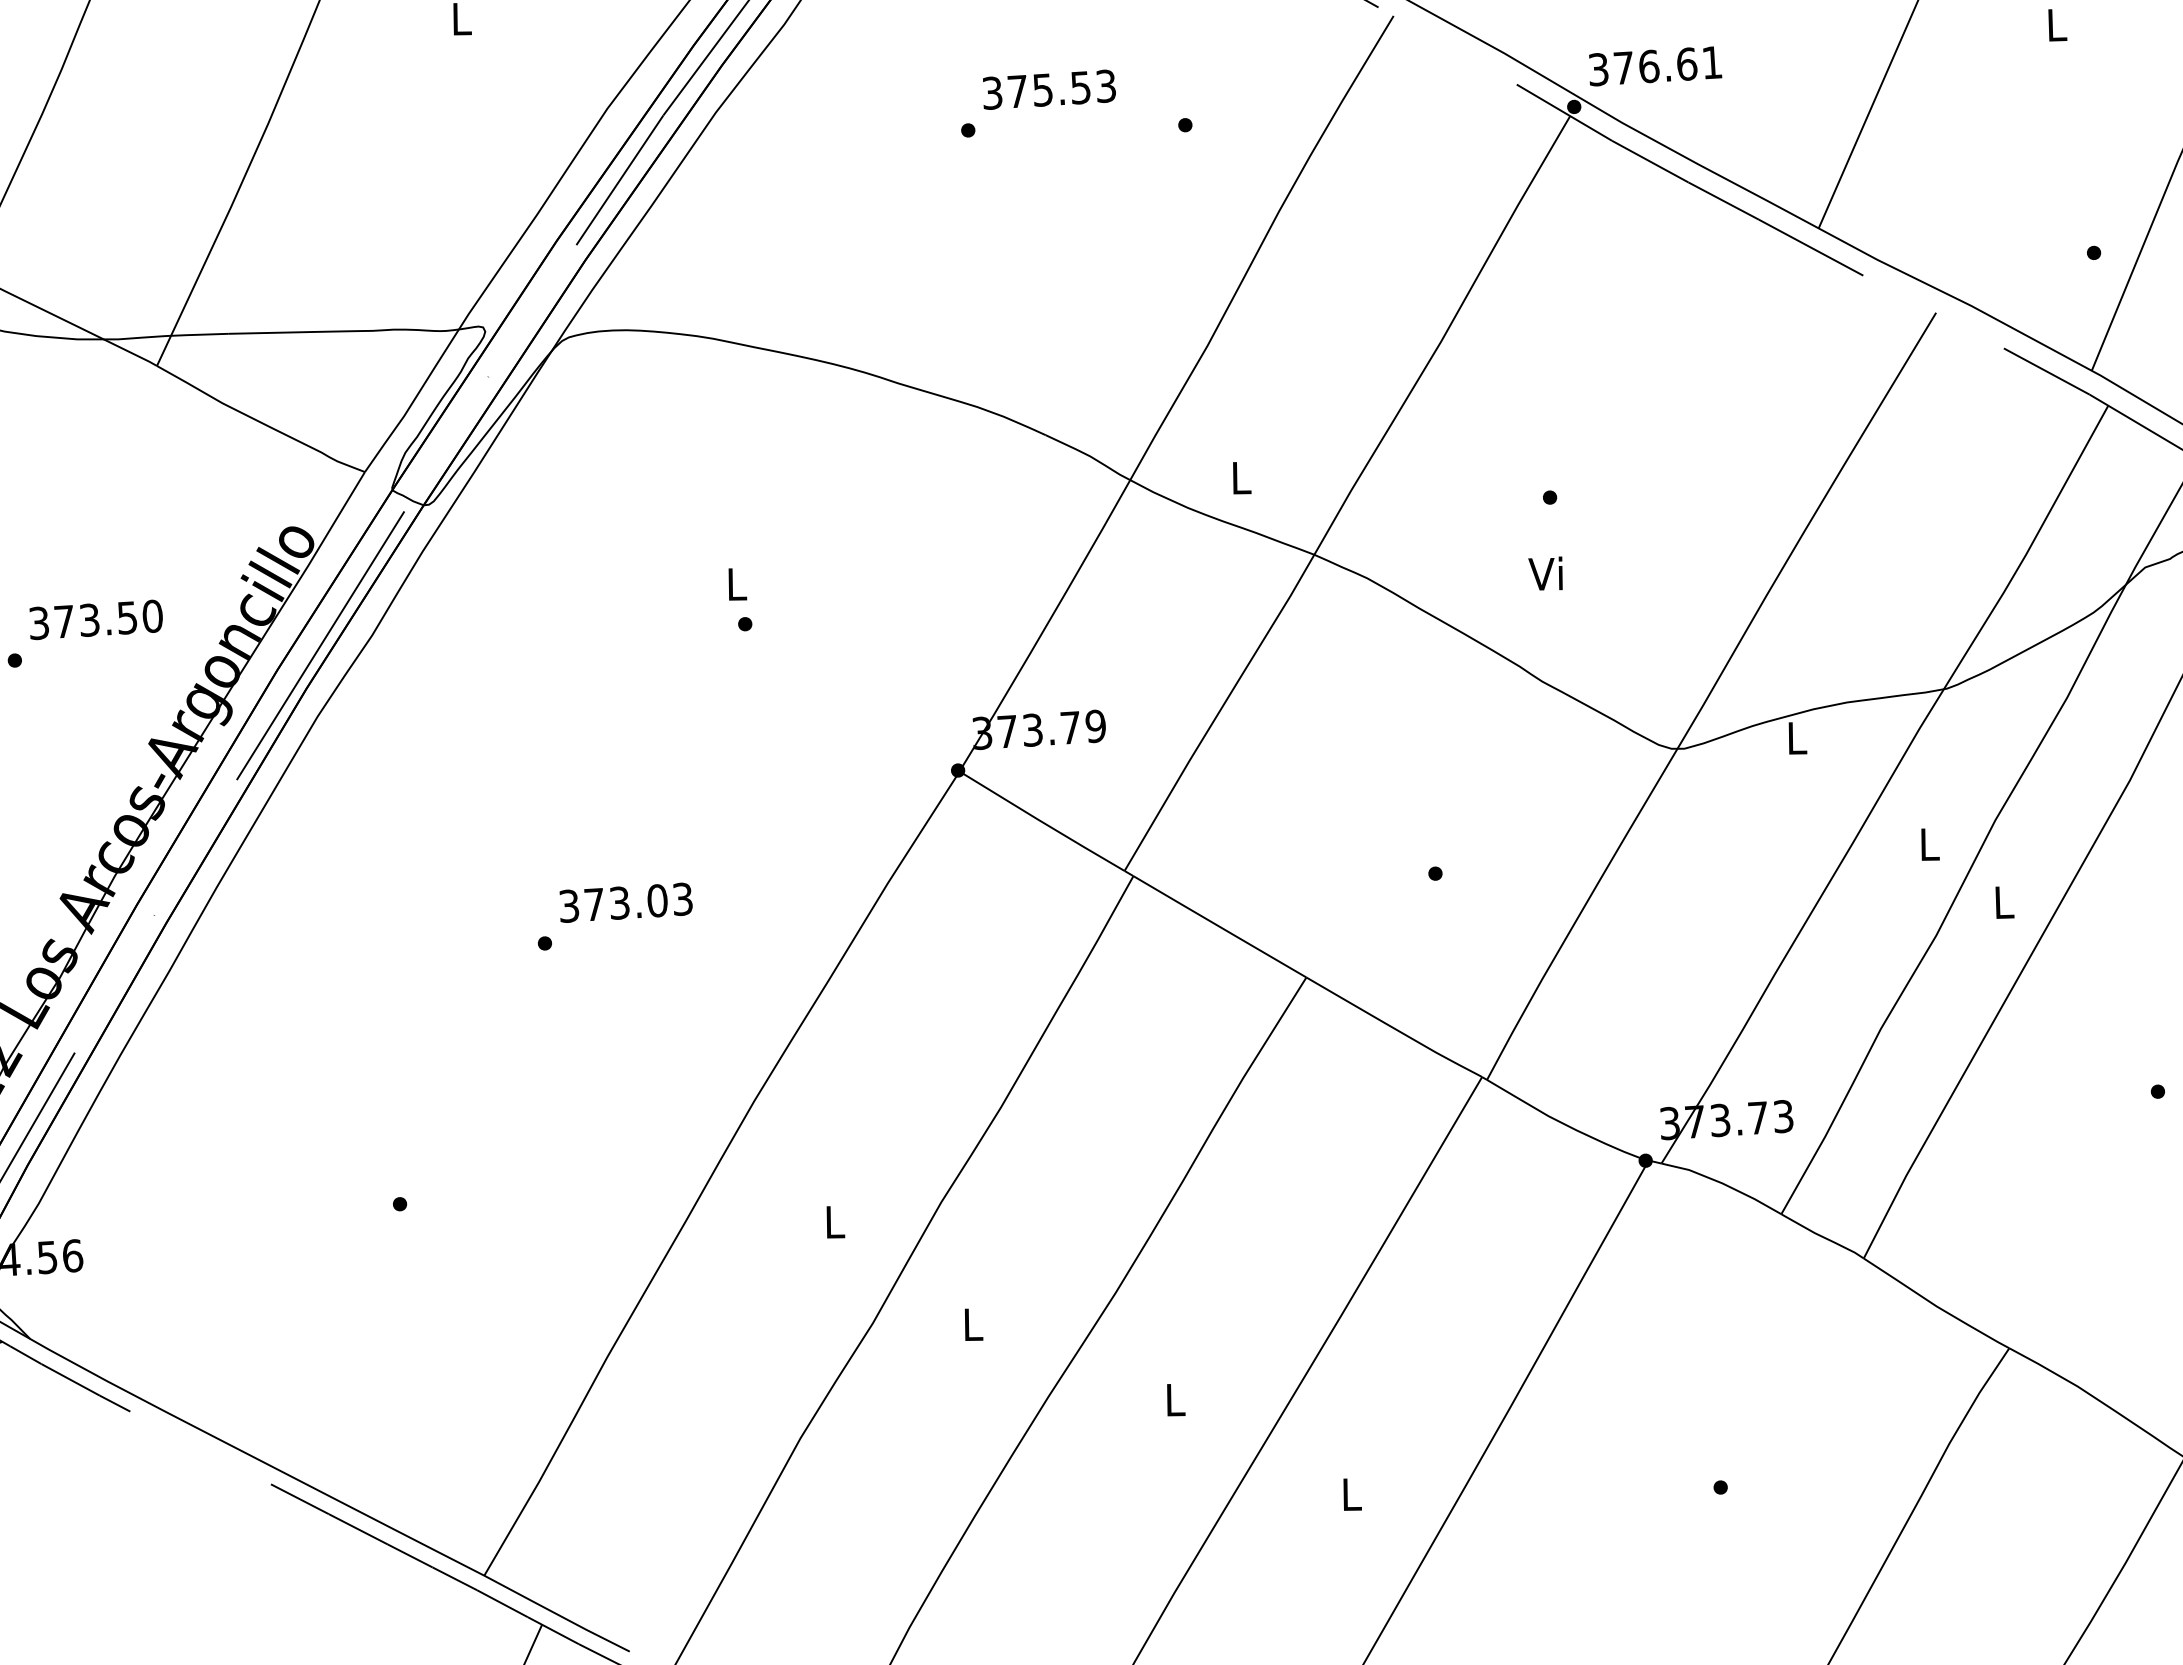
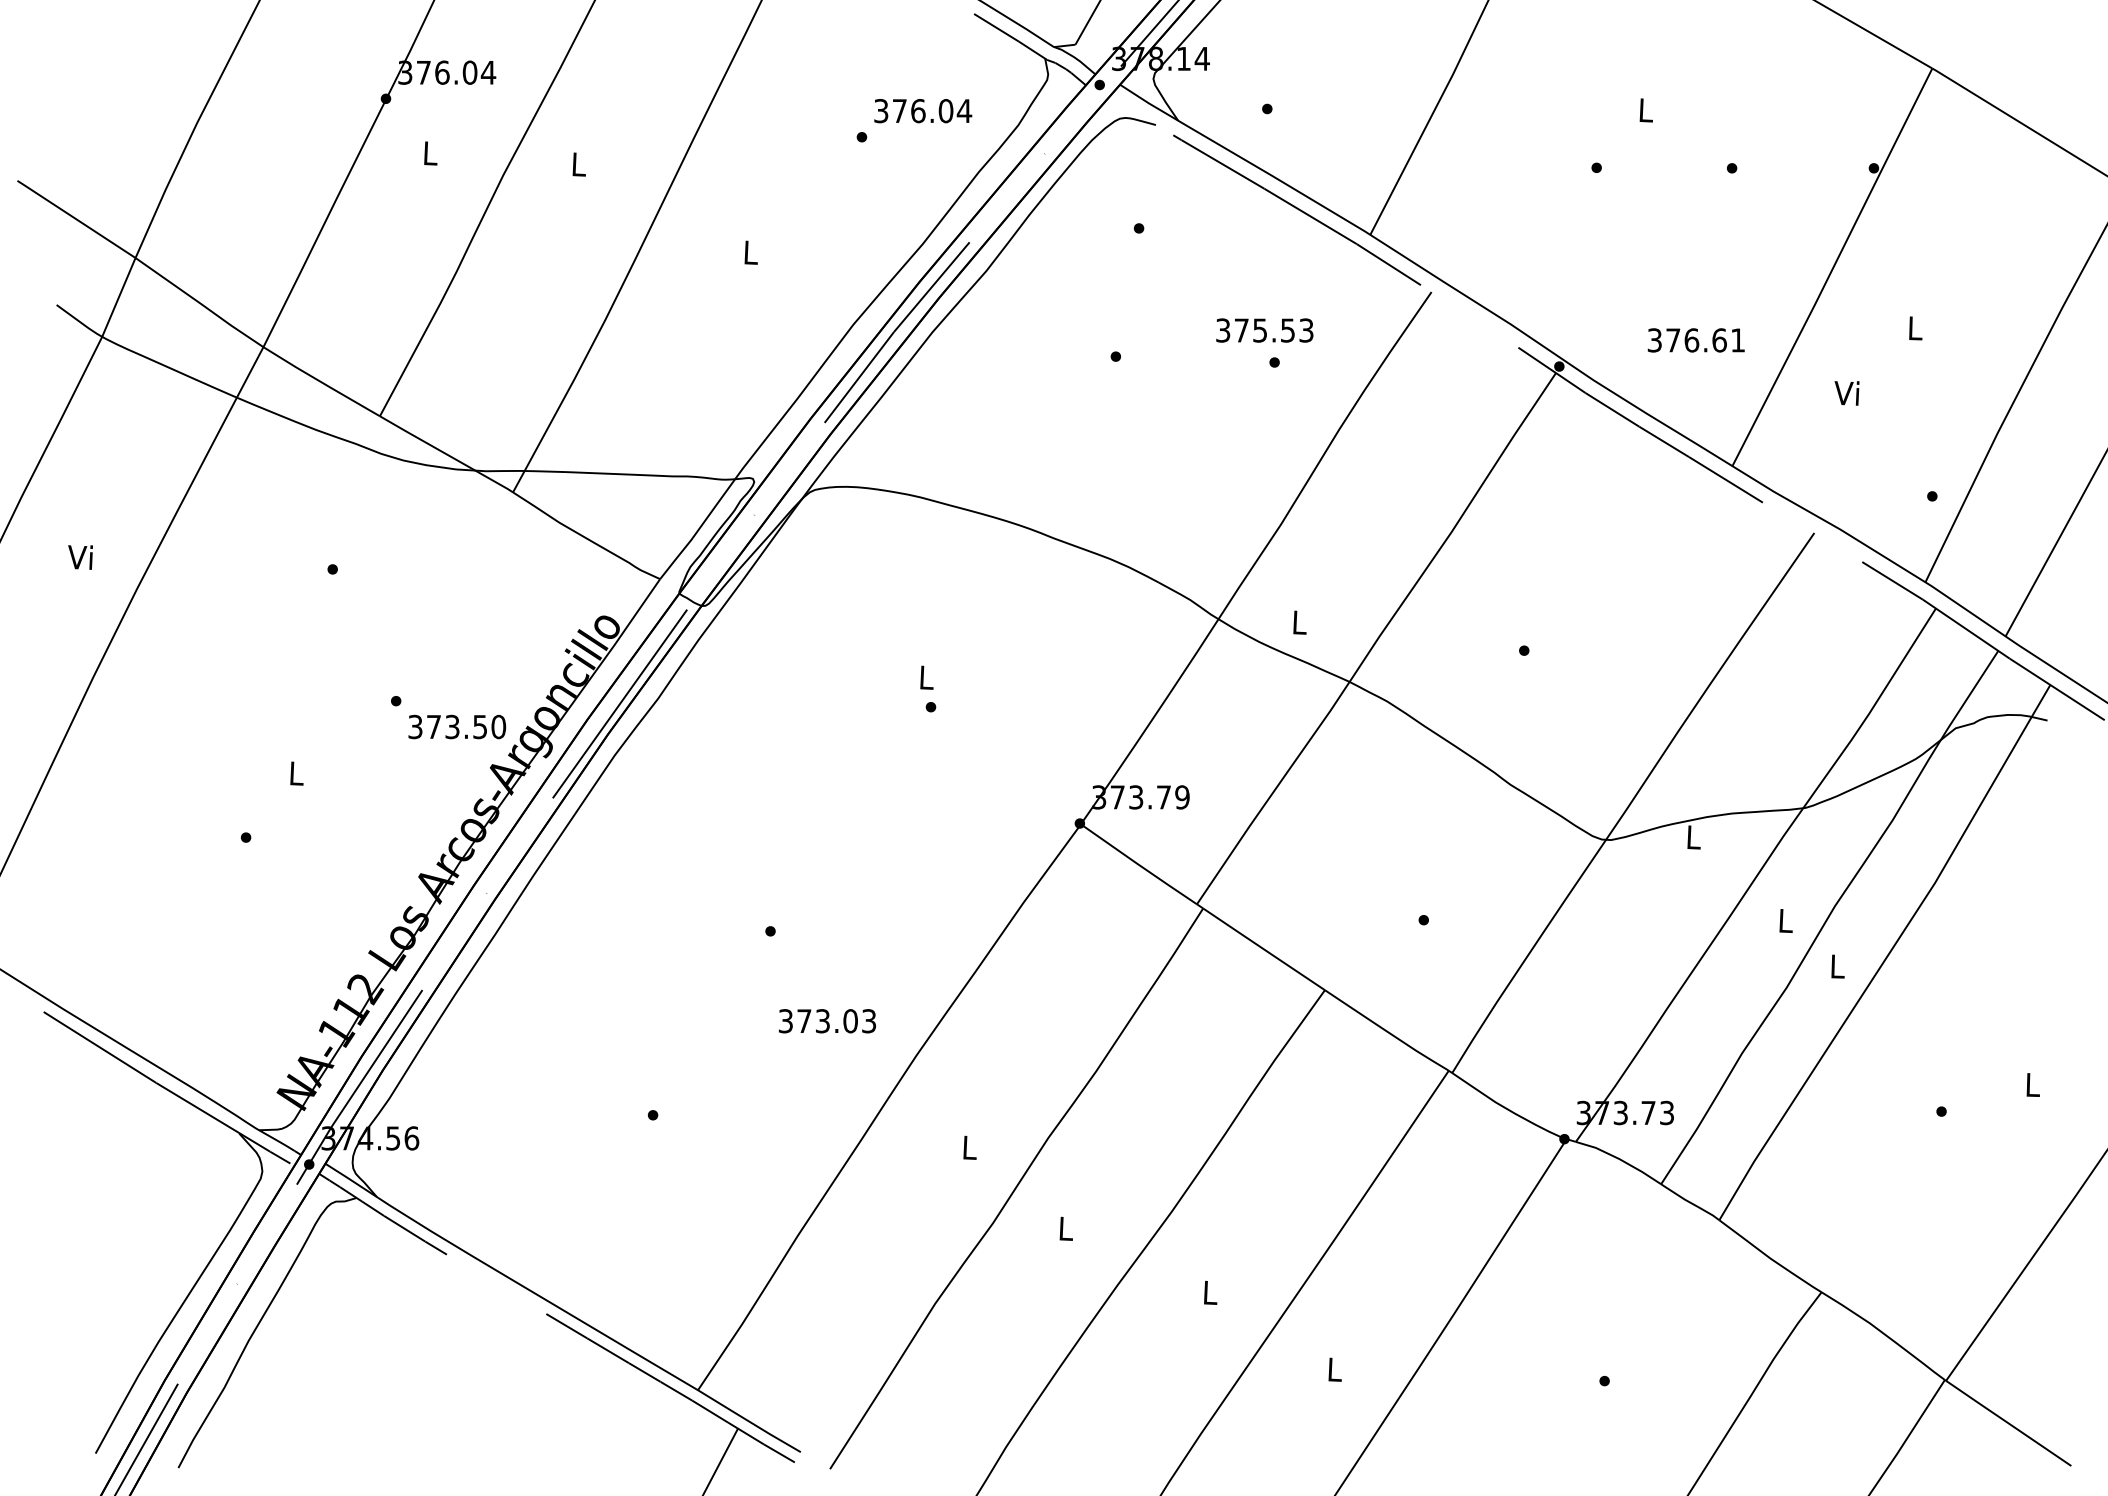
text: (1654, 66) -> (1695, 340), moved
text: (1048, 89) -> (1264, 330), moved
text: (1545, 574) -> (1846, 393), moved
text: (96, 619) -> (457, 726), moved
text: (626, 903) -> (827, 1021), moved

